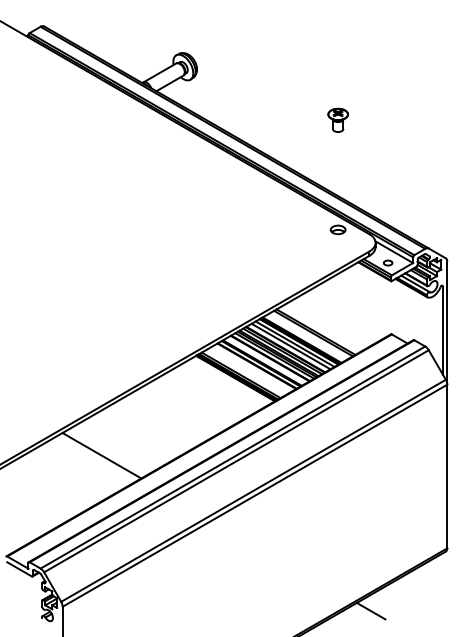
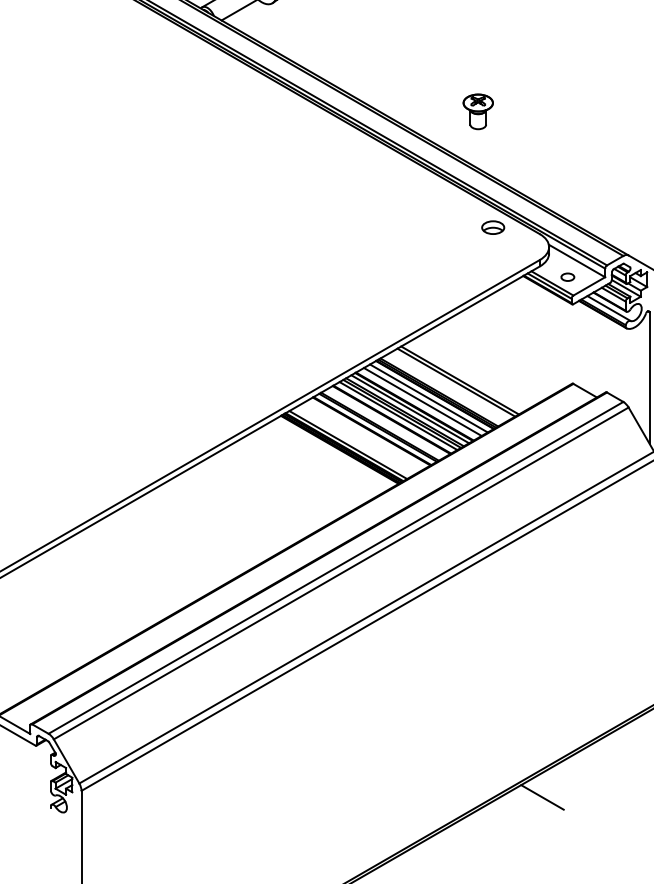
part: (337, 119) -> (477, 110), moved
line: (101, 455) -> (139, 564), removed

